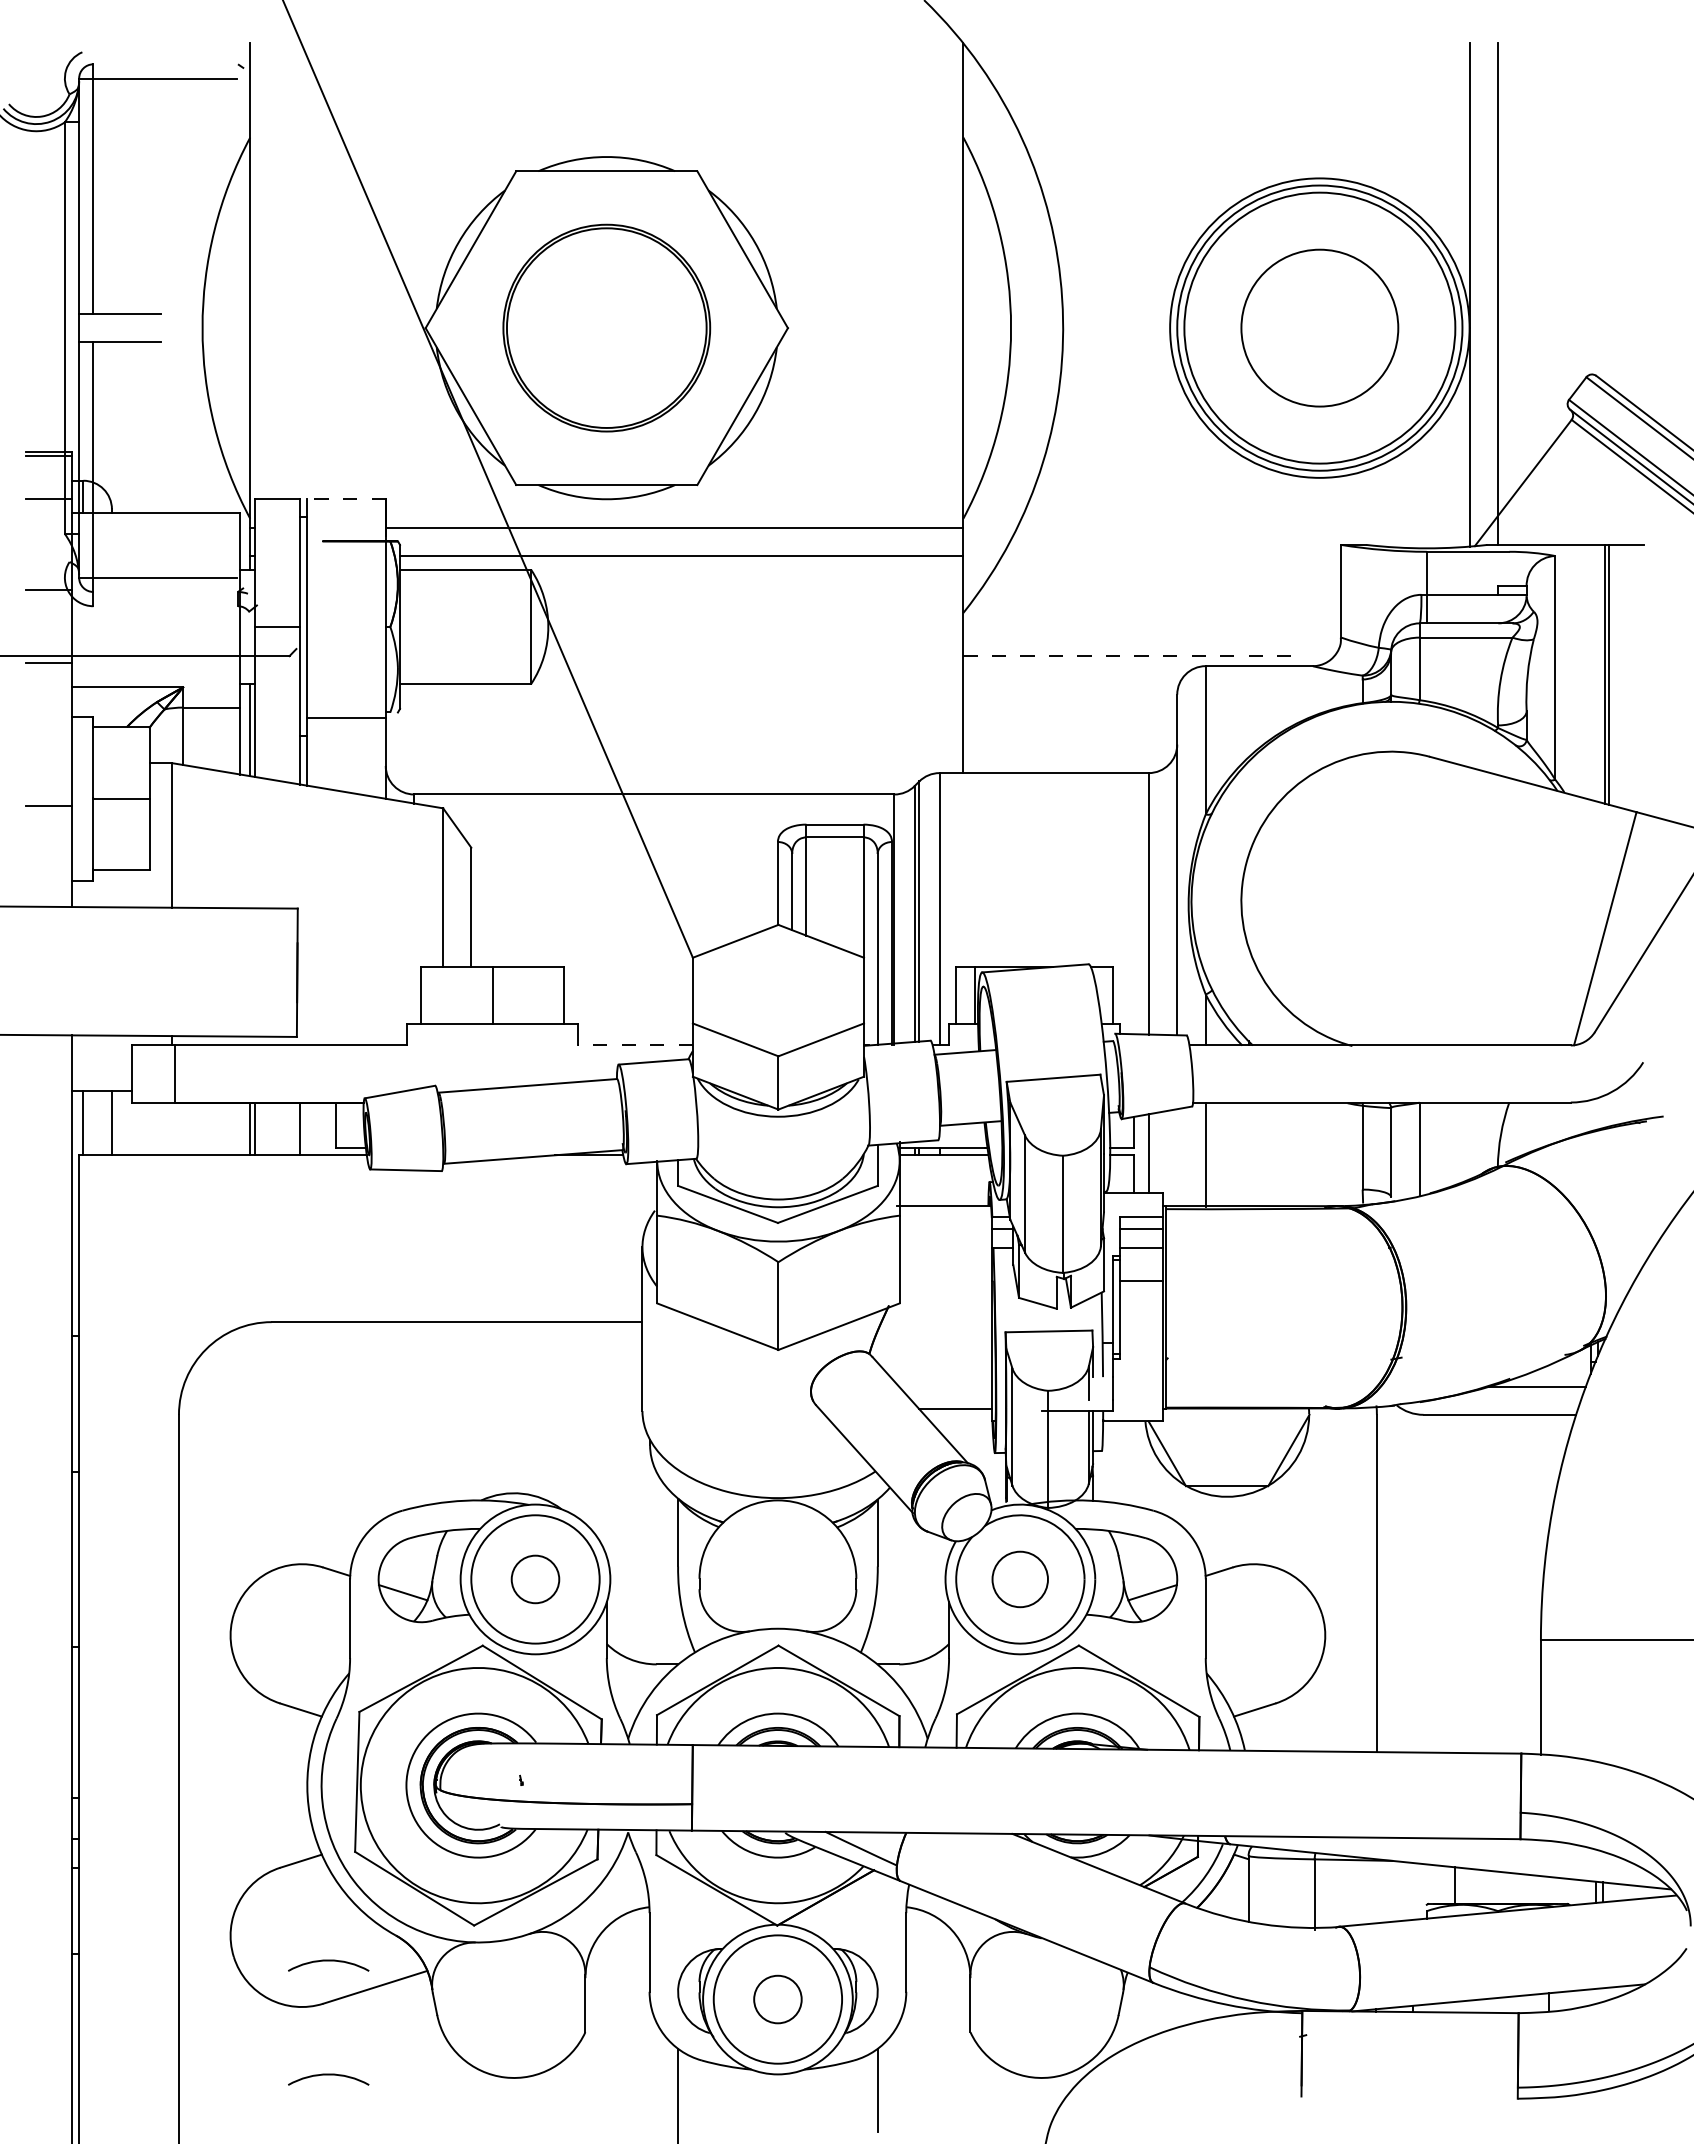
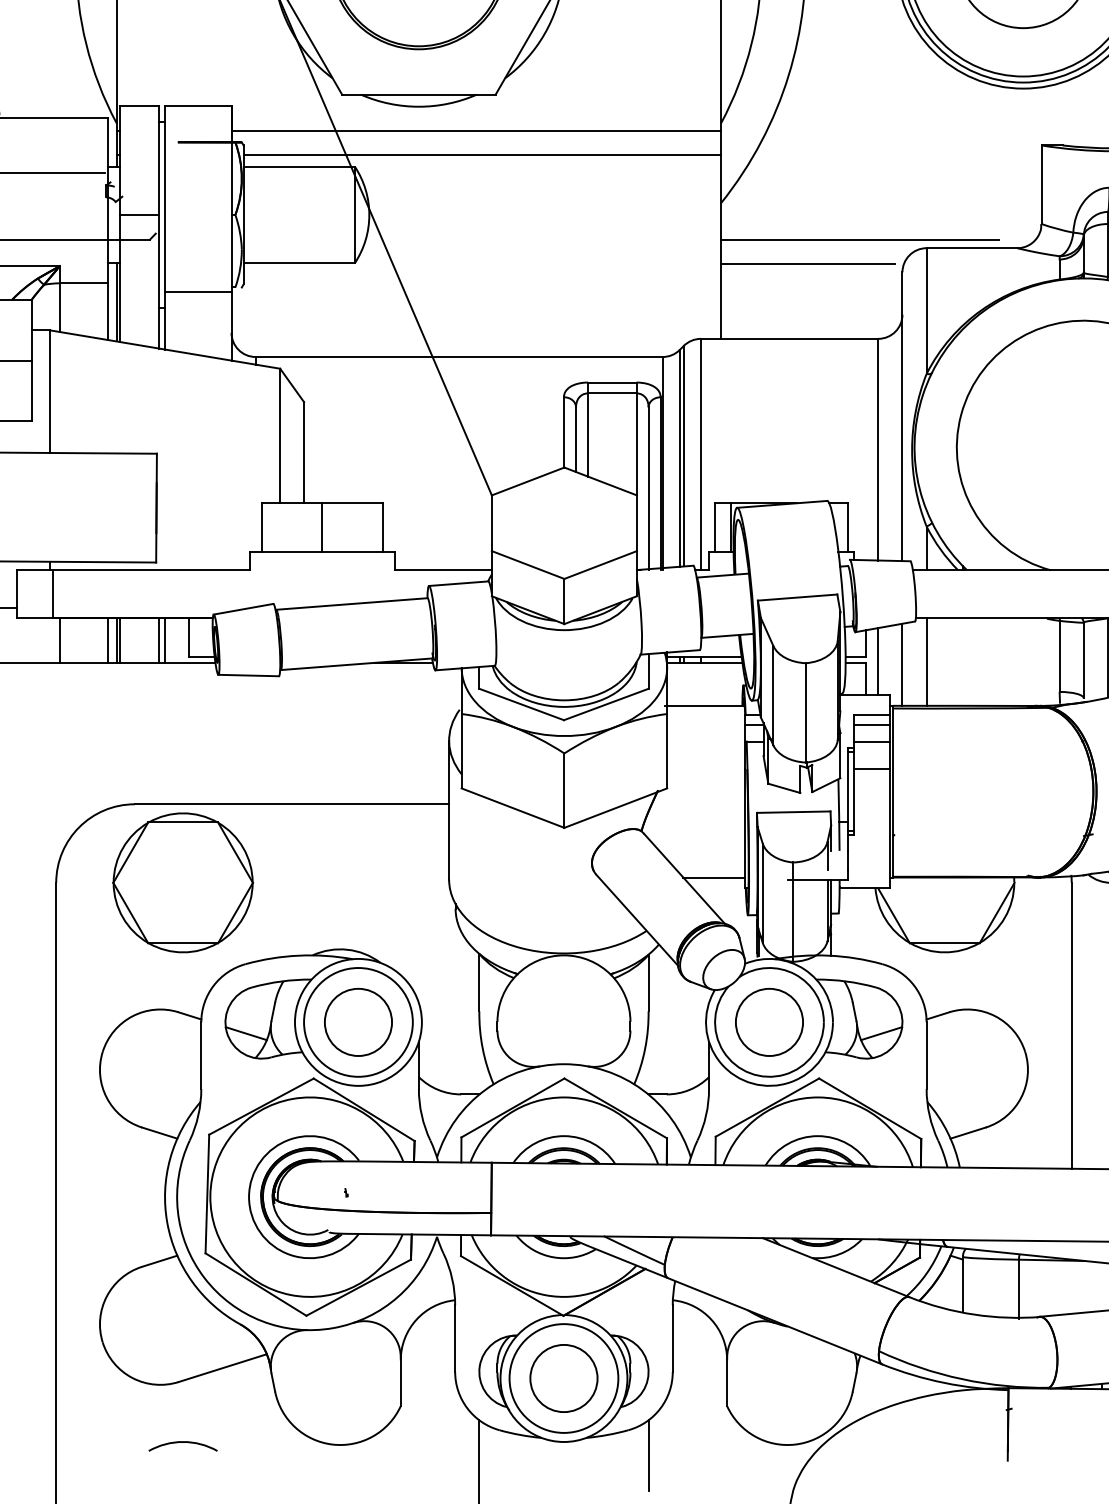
line: (346, 498) -> (198, 106), dashed -> solid
line: (1127, 656) -> (860, 240), dashed -> solid
line: (1065, 684) -> (807, 263), added
line: (635, 1045) -> (443, 569), dashed -> solid
line: (183, 1128) -> (60, 640), added
line: (240, 1128) -> (108, 640), added
line: (307, 1128) -> (165, 640), added
line: (1177, 1157) -> (902, 664), added
part: (328, 1414) -> (182, 882), added
circle: (535, 1579) -> (358, 1022), size x1.67
circle: (1019, 1579) -> (768, 1022), size x1.43
arc: (328, 1961) -> (182, 1346), removed
circle: (777, 1999) -> (563, 1378), size x1.67

